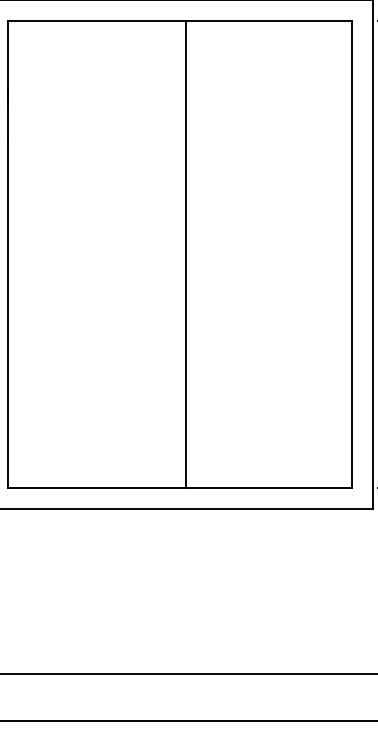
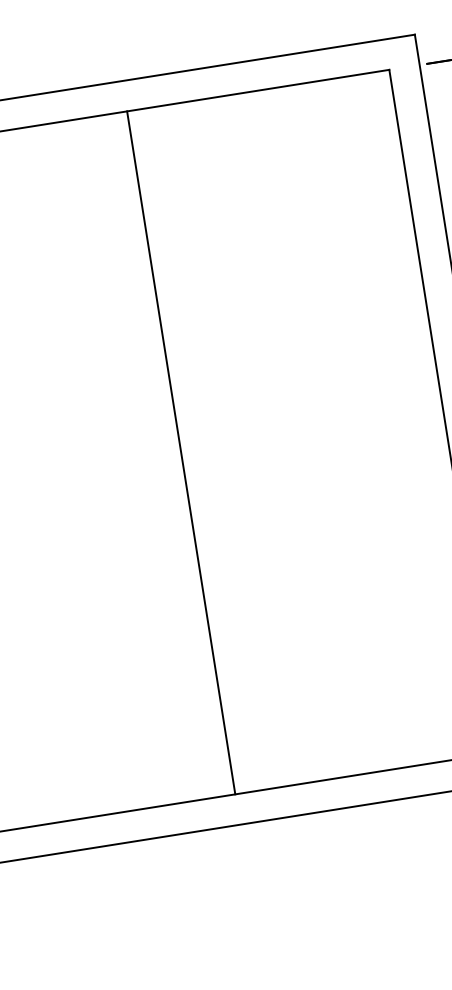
line: (186, 254) -> (181, 452), moved

